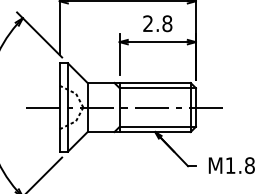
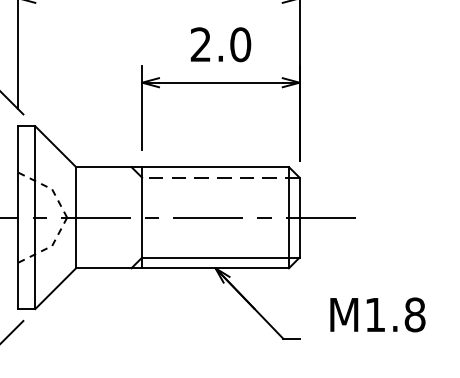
text: (167, 23) -> (240, 44), 2.8 -> 2.0
line: (157, 88) -> (220, 178), solid -> dashed
text: (231, 165) -> (377, 314), moved

